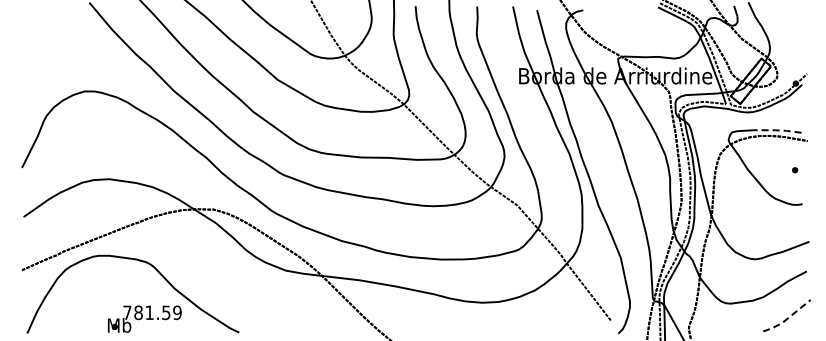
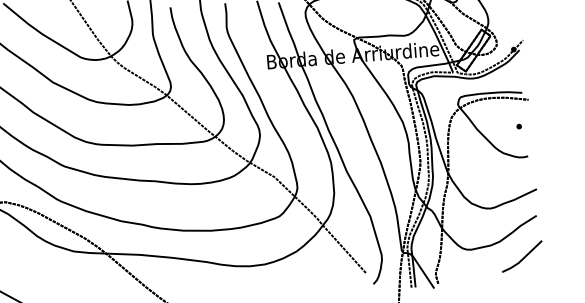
line: (777, 130) -> (500, 92), dashed -> solid
line: (787, 318) -> (522, 258), dashed -> solid

